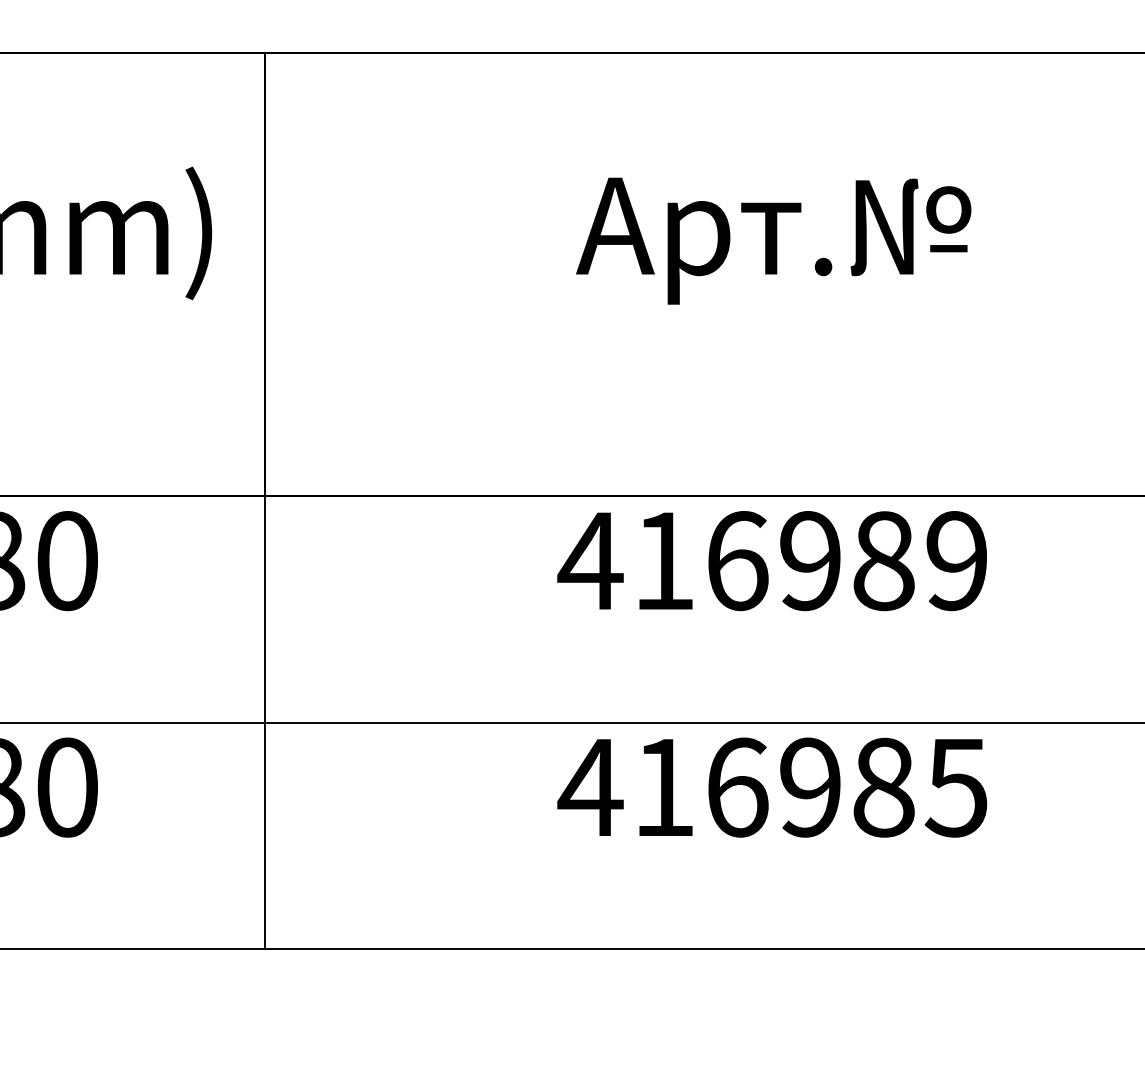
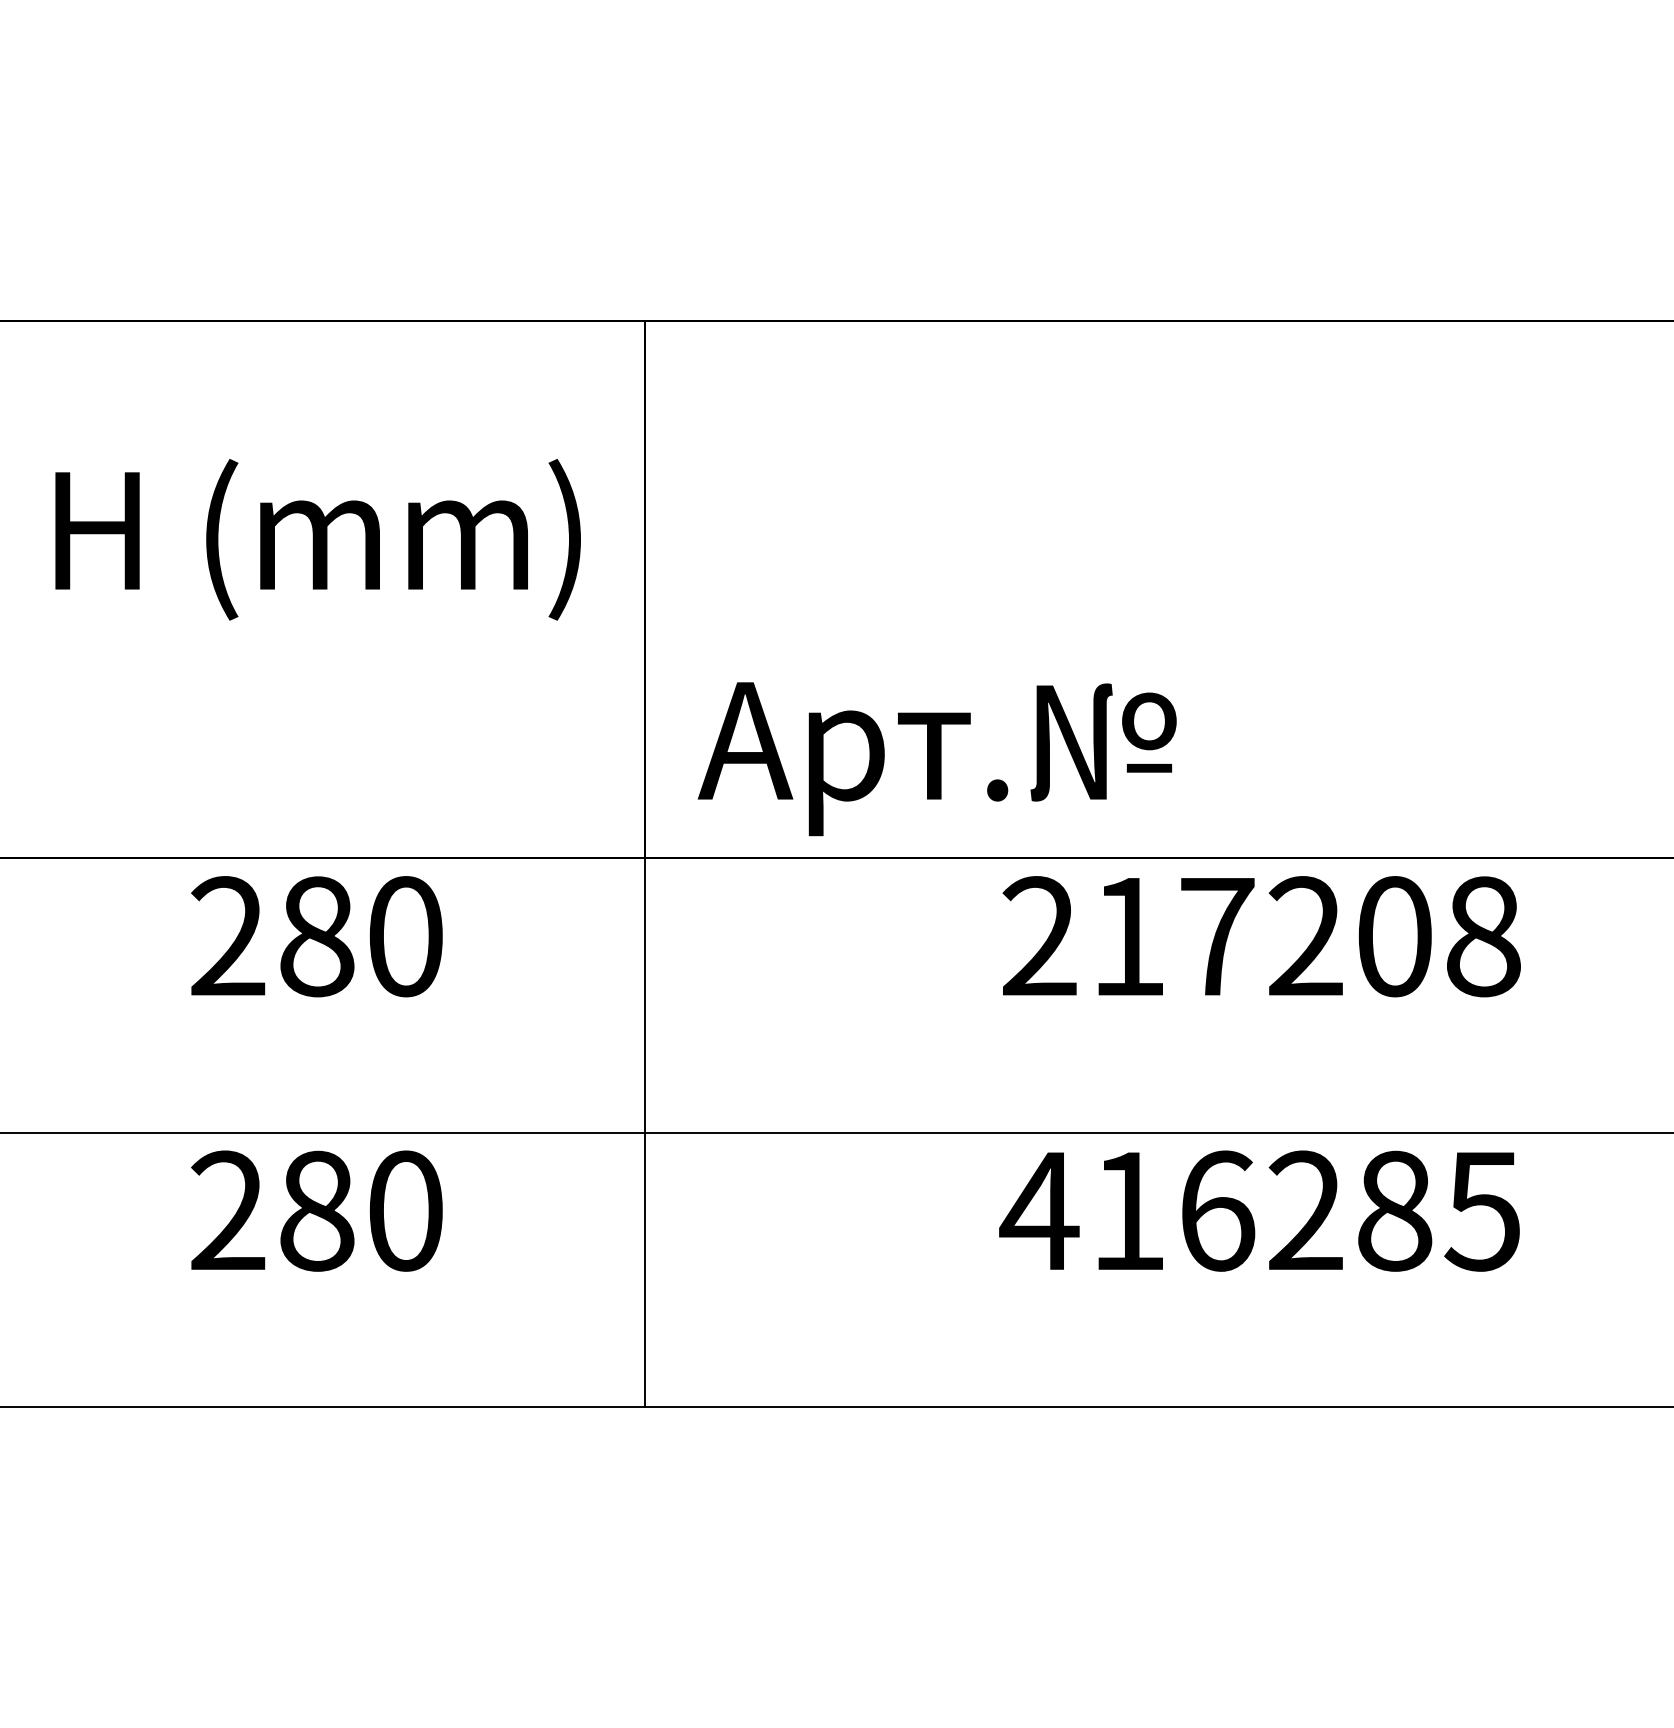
text: (773, 241) -> (936, 759), moved
text: (772, 560) -> (1259, 936), 416989 -> 217208
text: (810, 787) -> (1305, 1210), 416985 -> 416285

